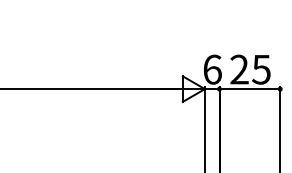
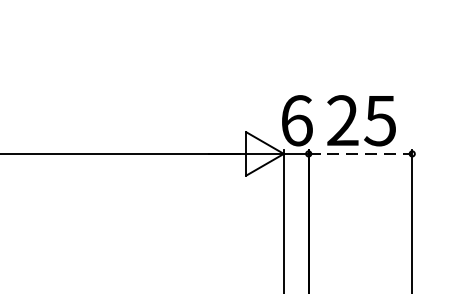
line: (250, 89) -> (361, 154), solid -> dashed

